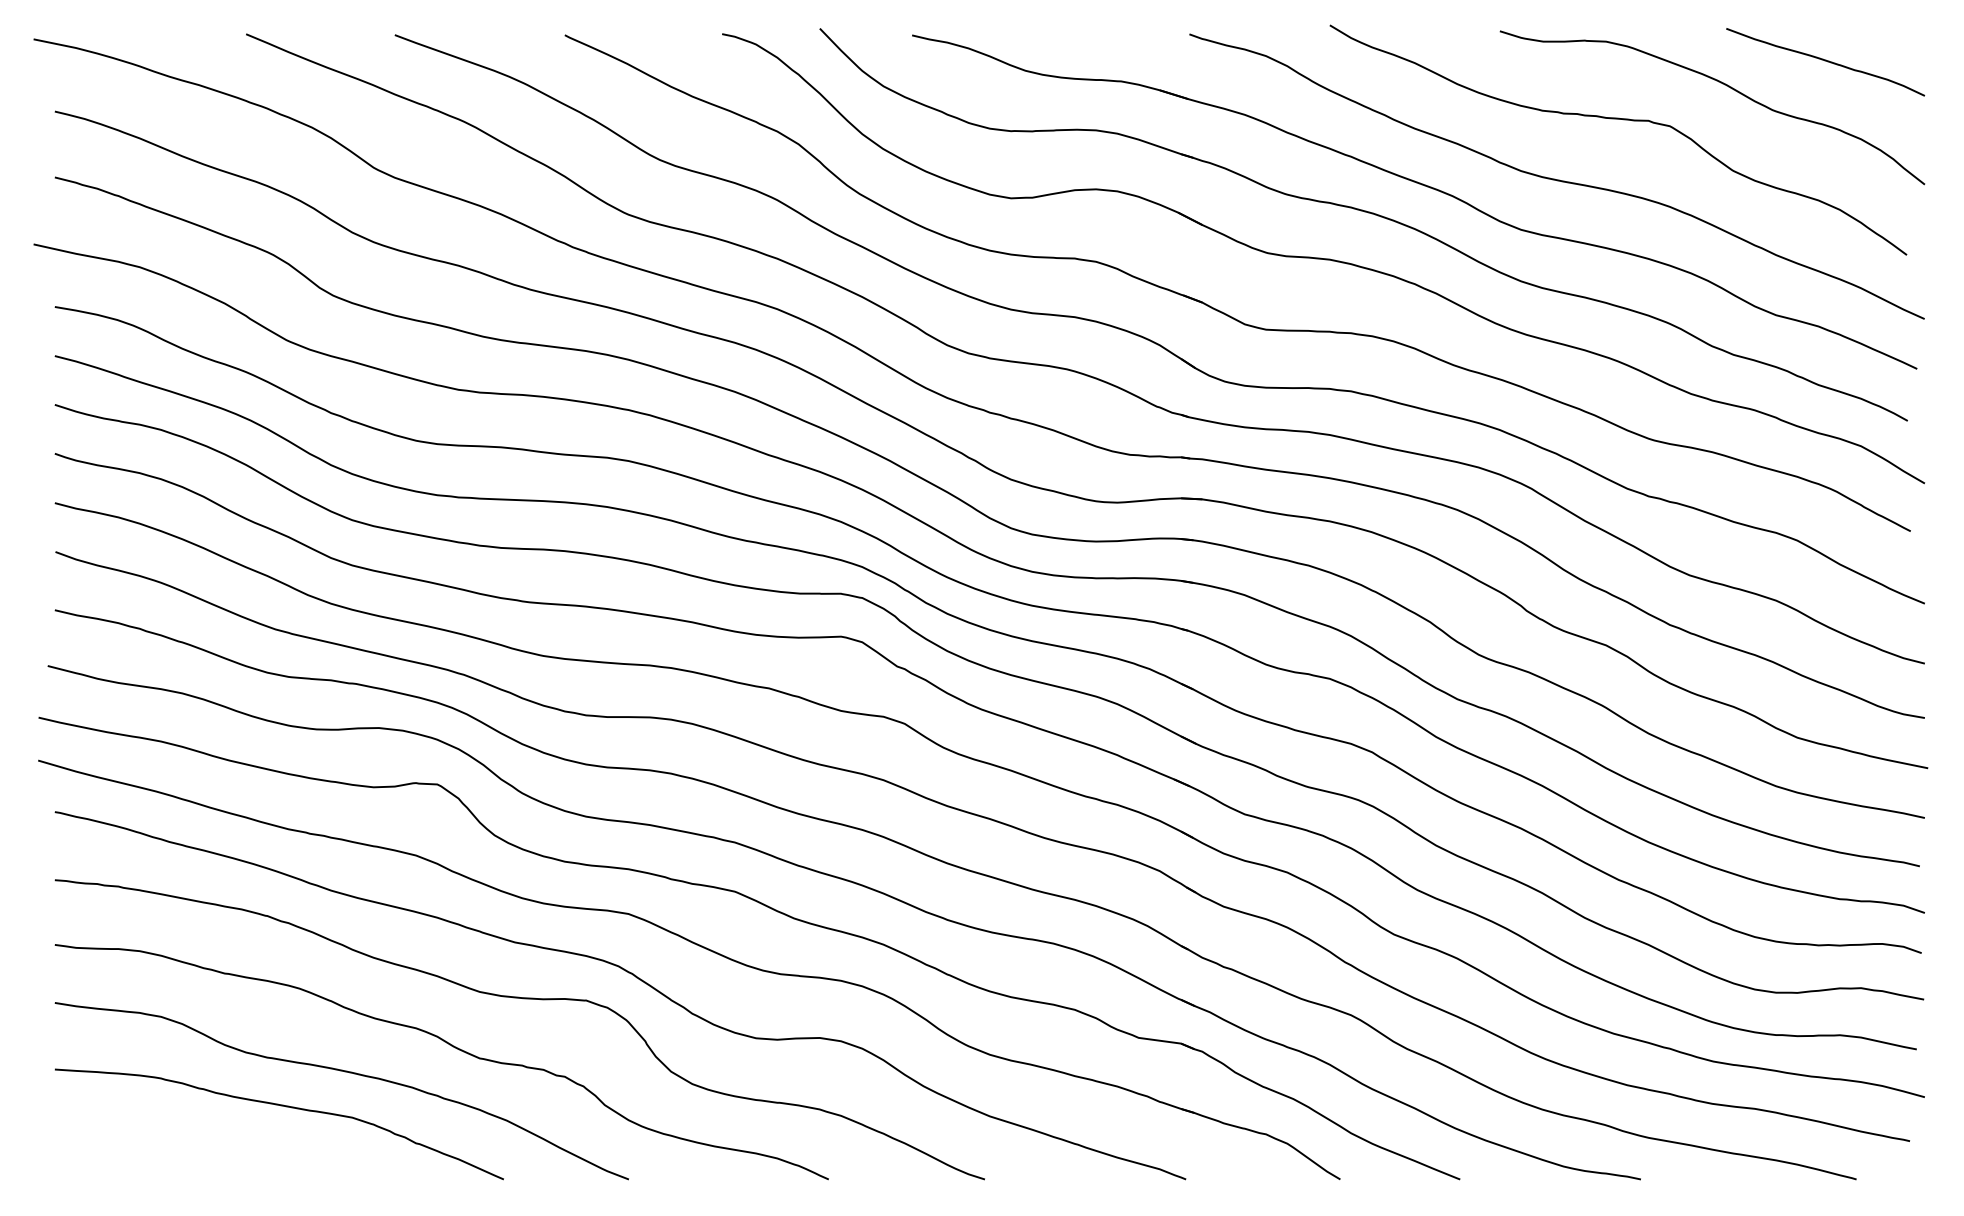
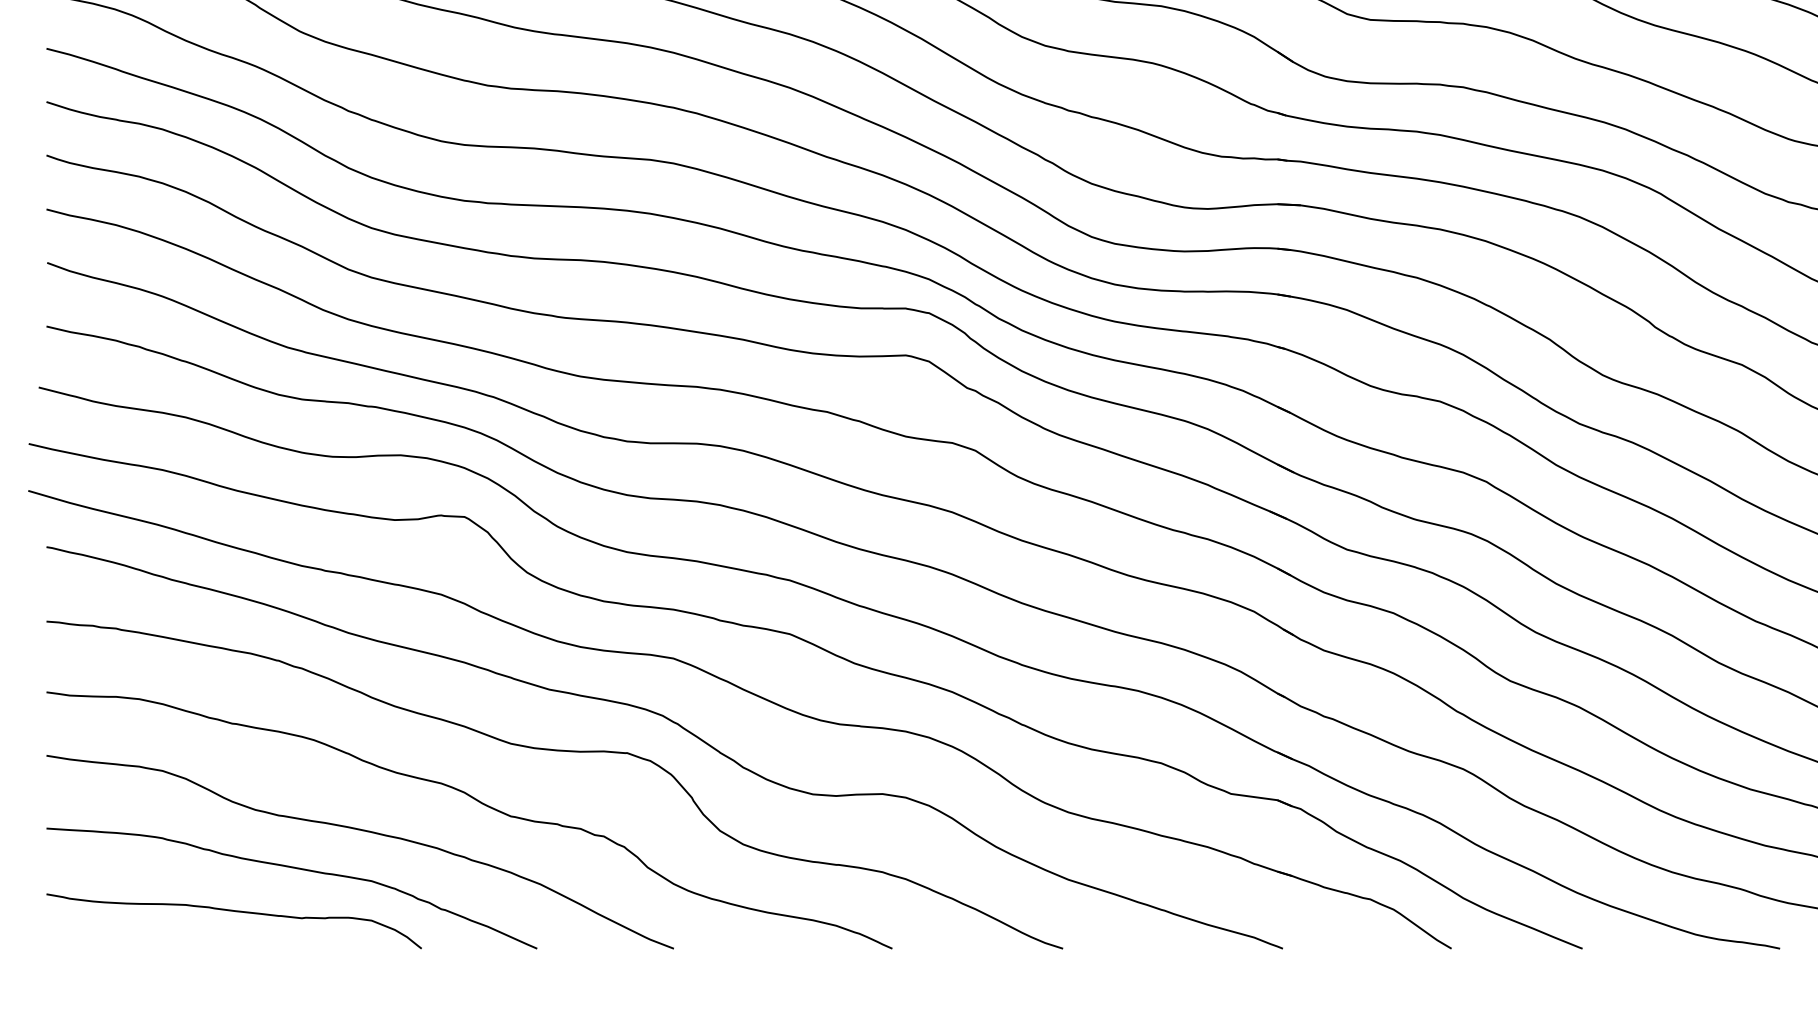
curve: (228, 1146) -> (236, 912), added

